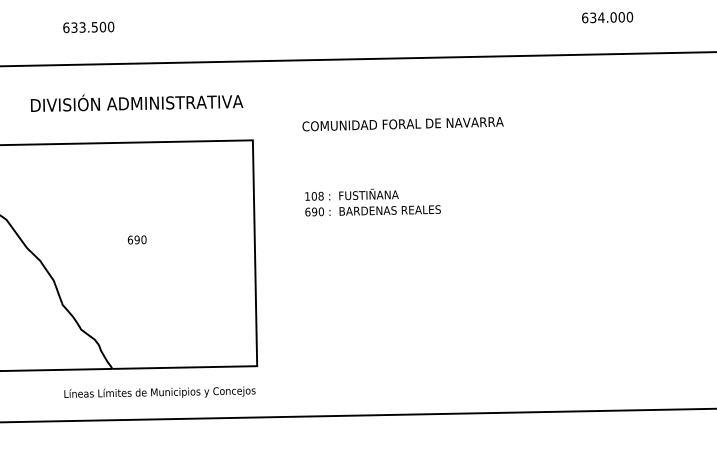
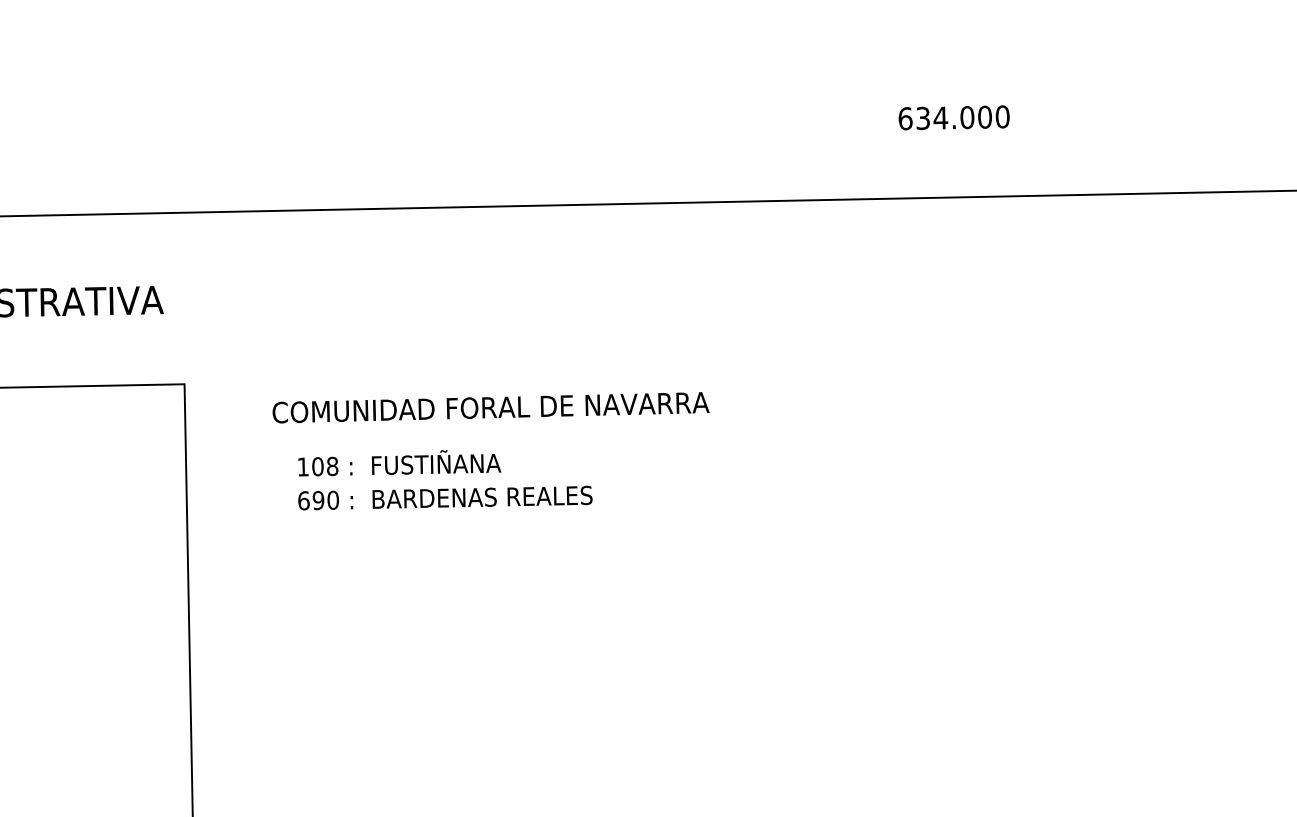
text: (402, 124) -> (489, 408), moved
text: (372, 202) -> (444, 480), moved

